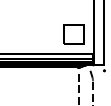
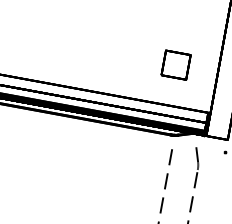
part: (73, 34) -> (174, 65), size x0.6

